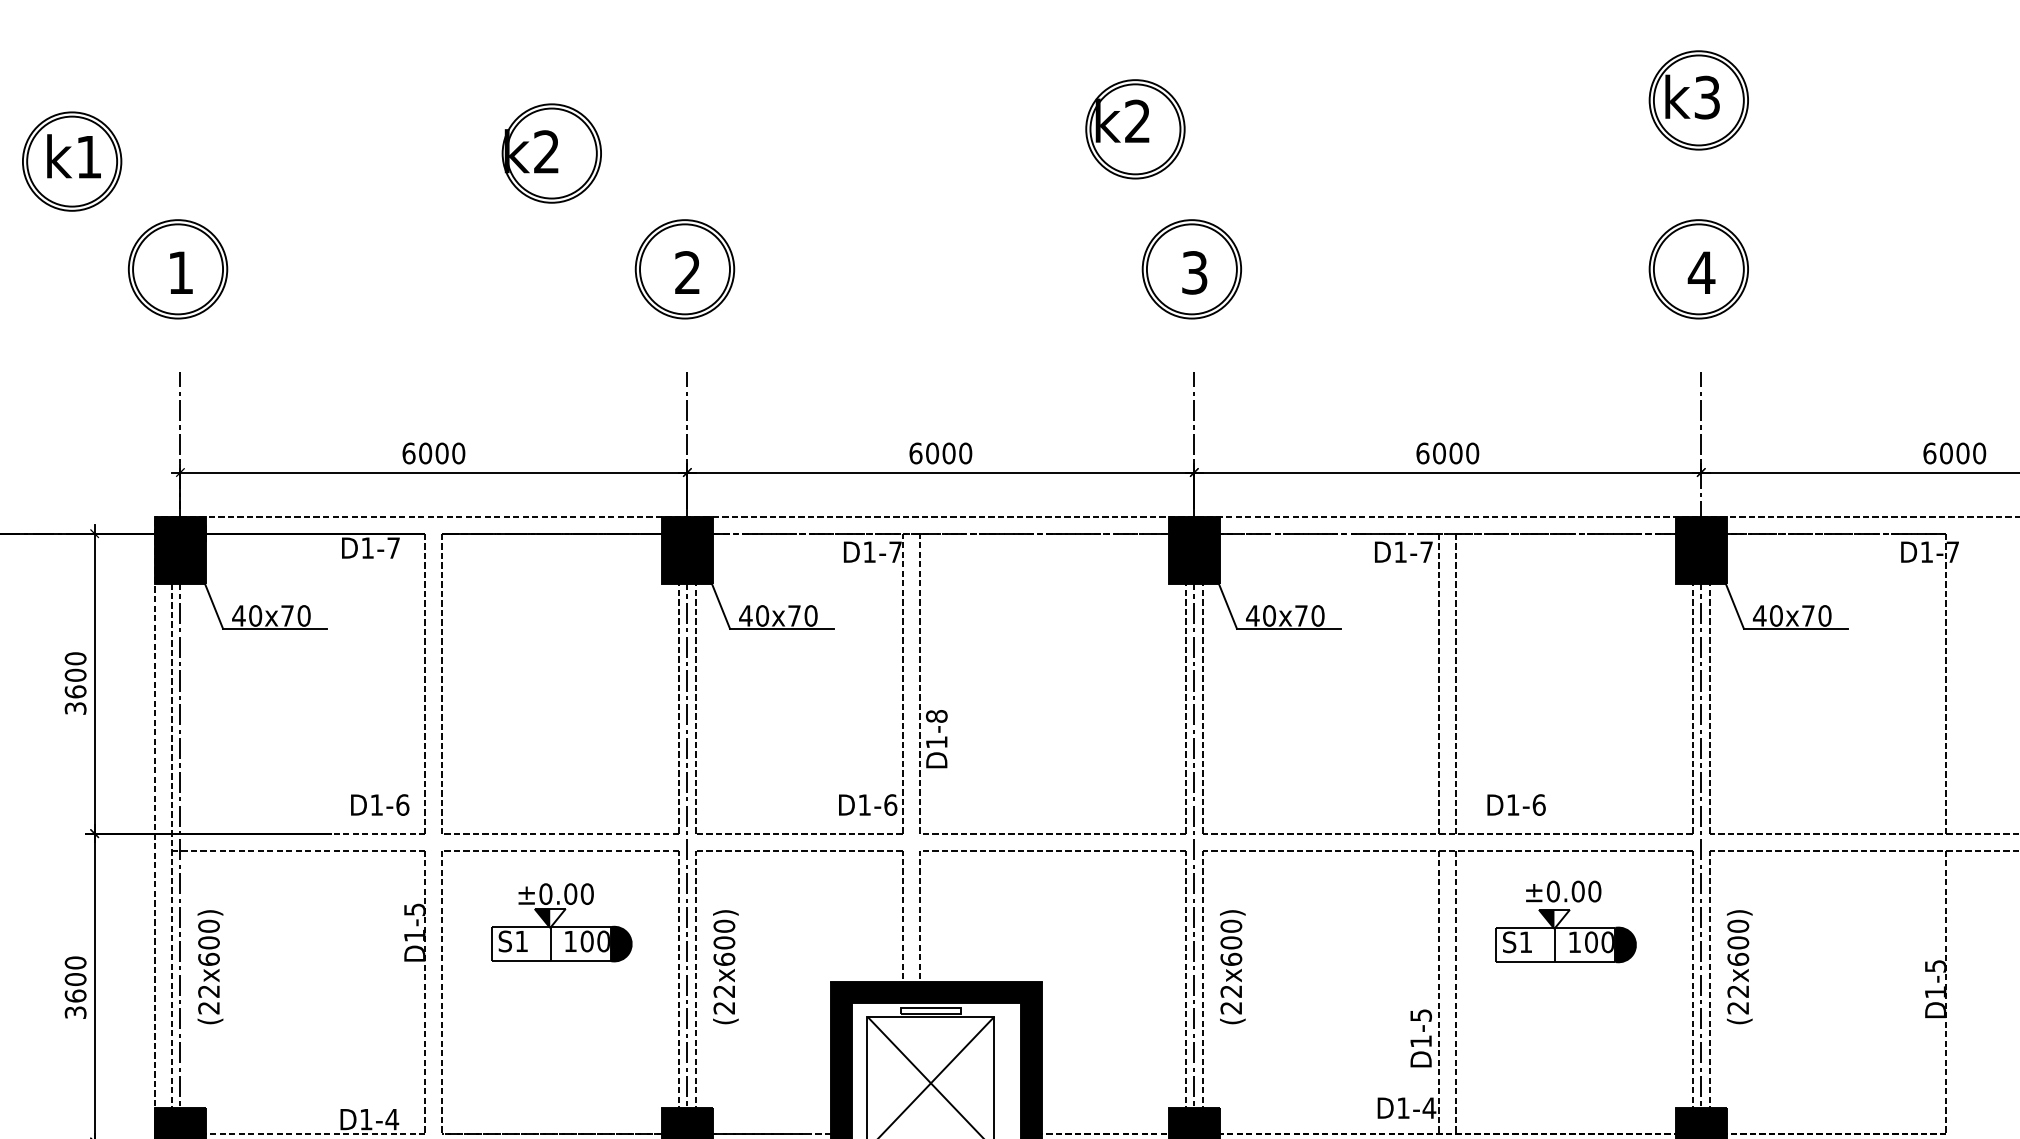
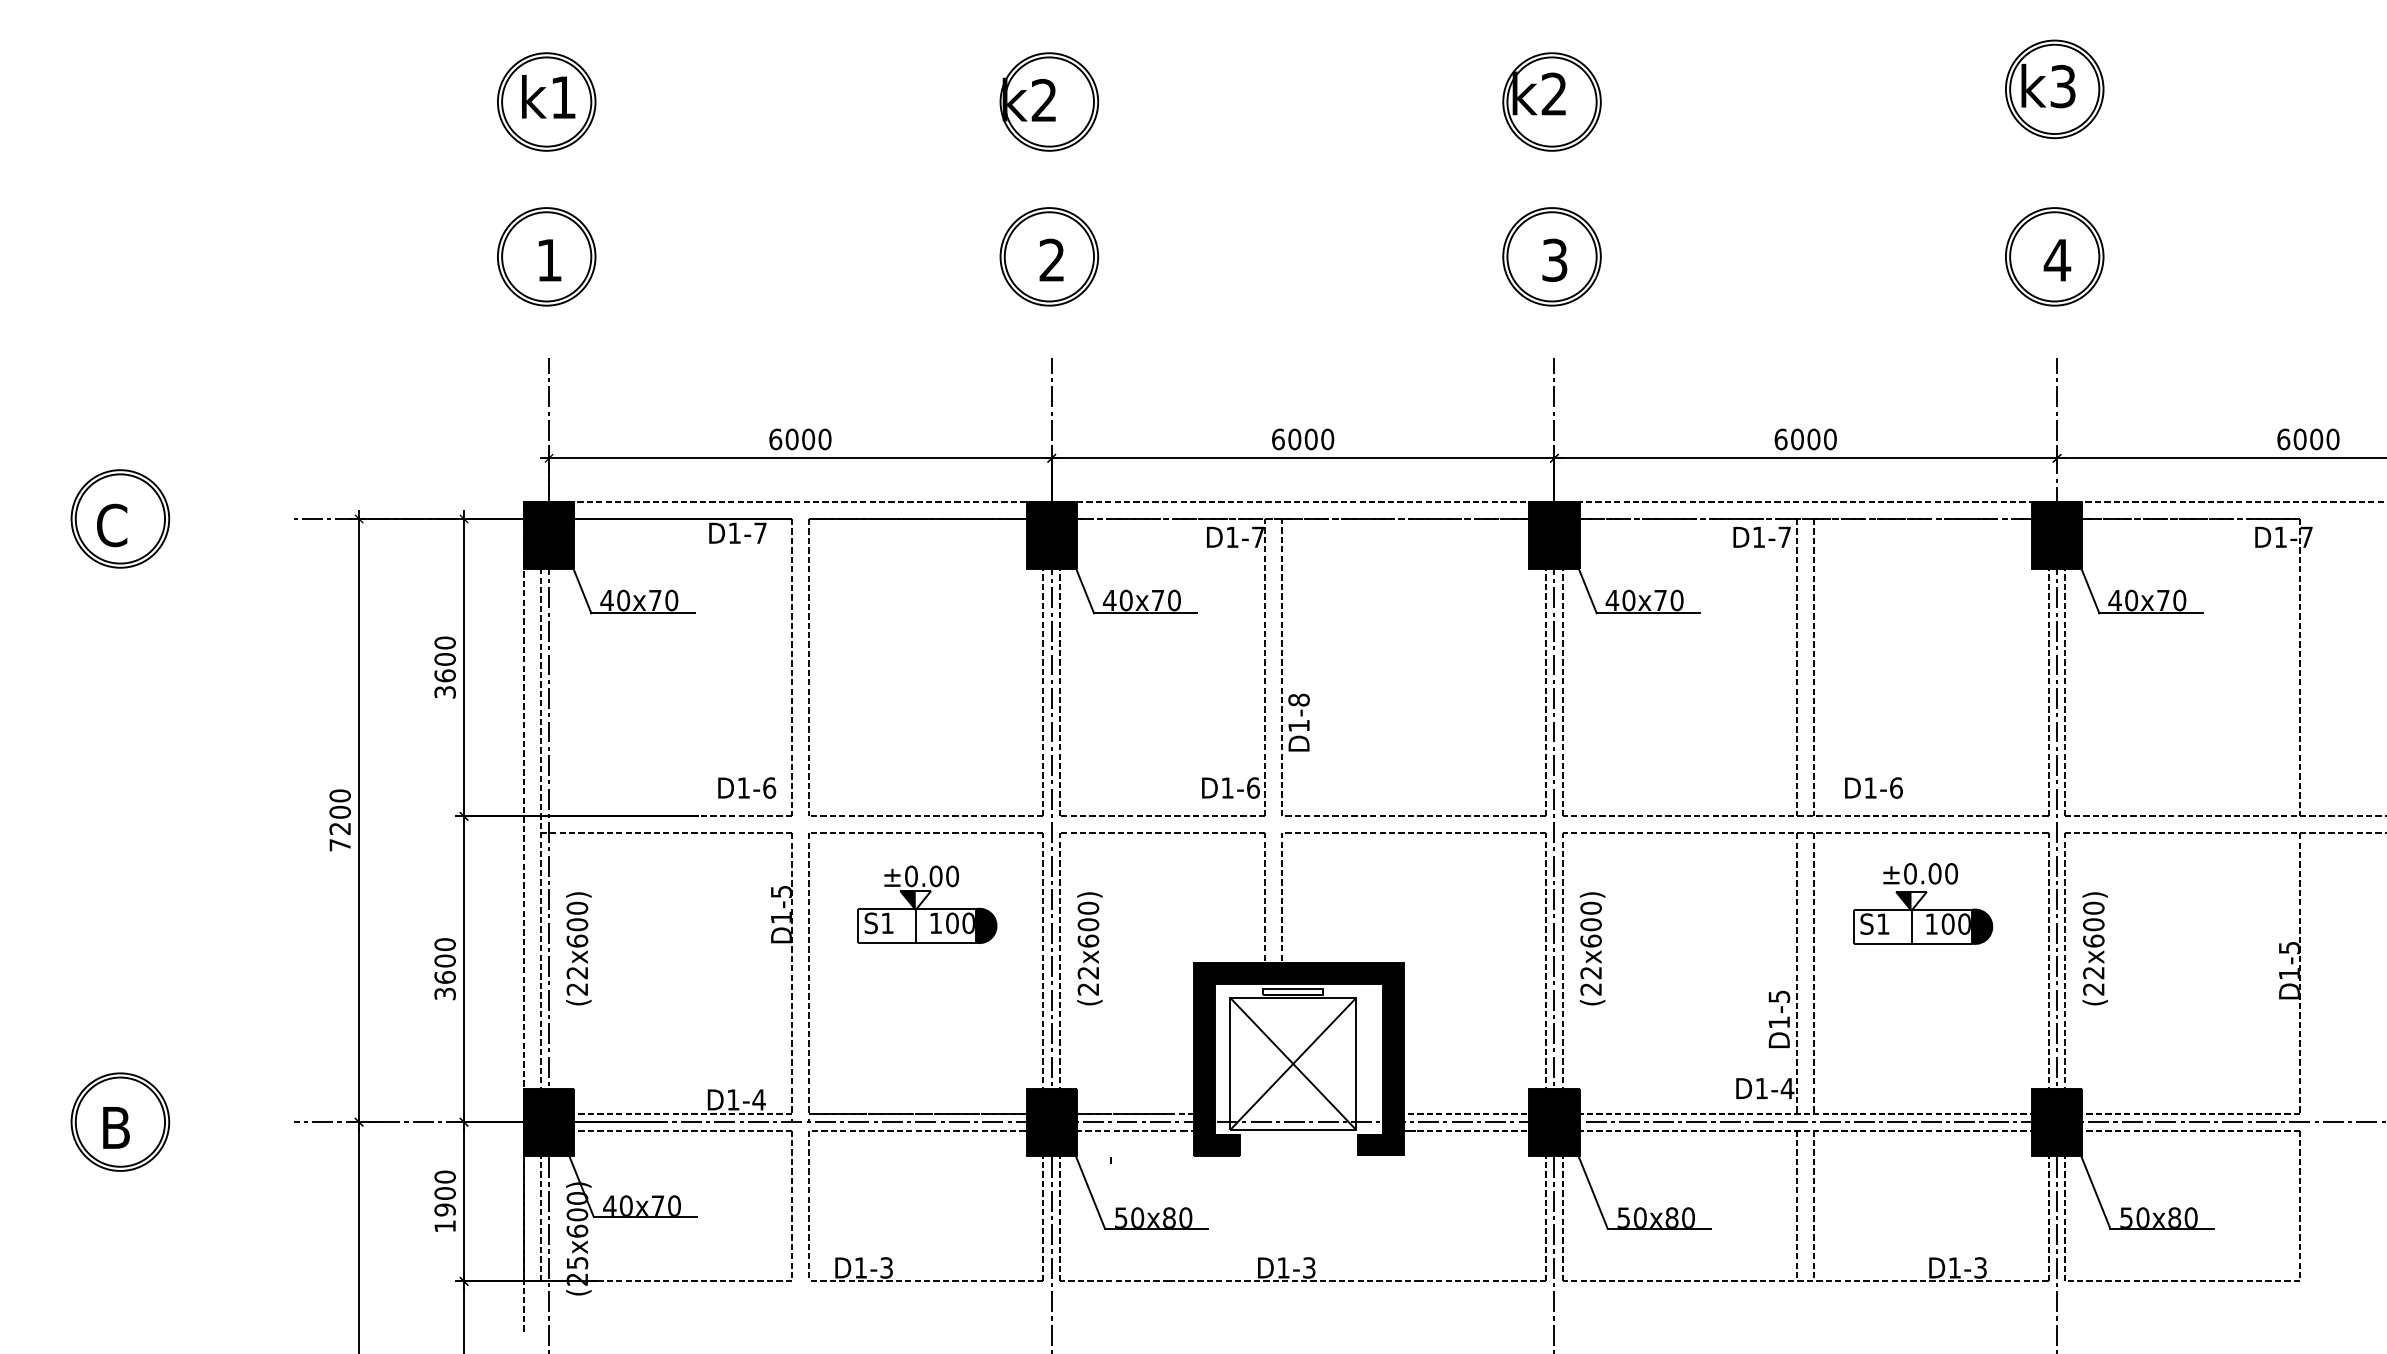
part: (1134, 128) -> (1551, 101), moved
part: (551, 153) -> (1049, 101), moved
part: (71, 161) -> (546, 101), moved

